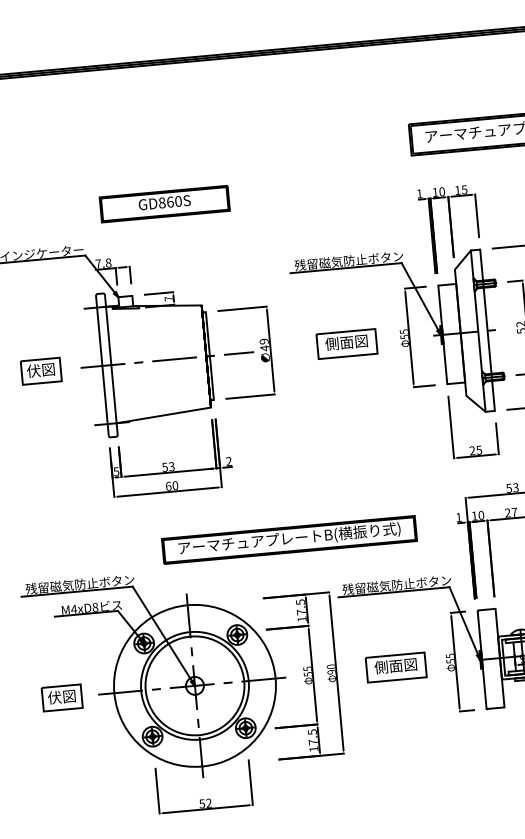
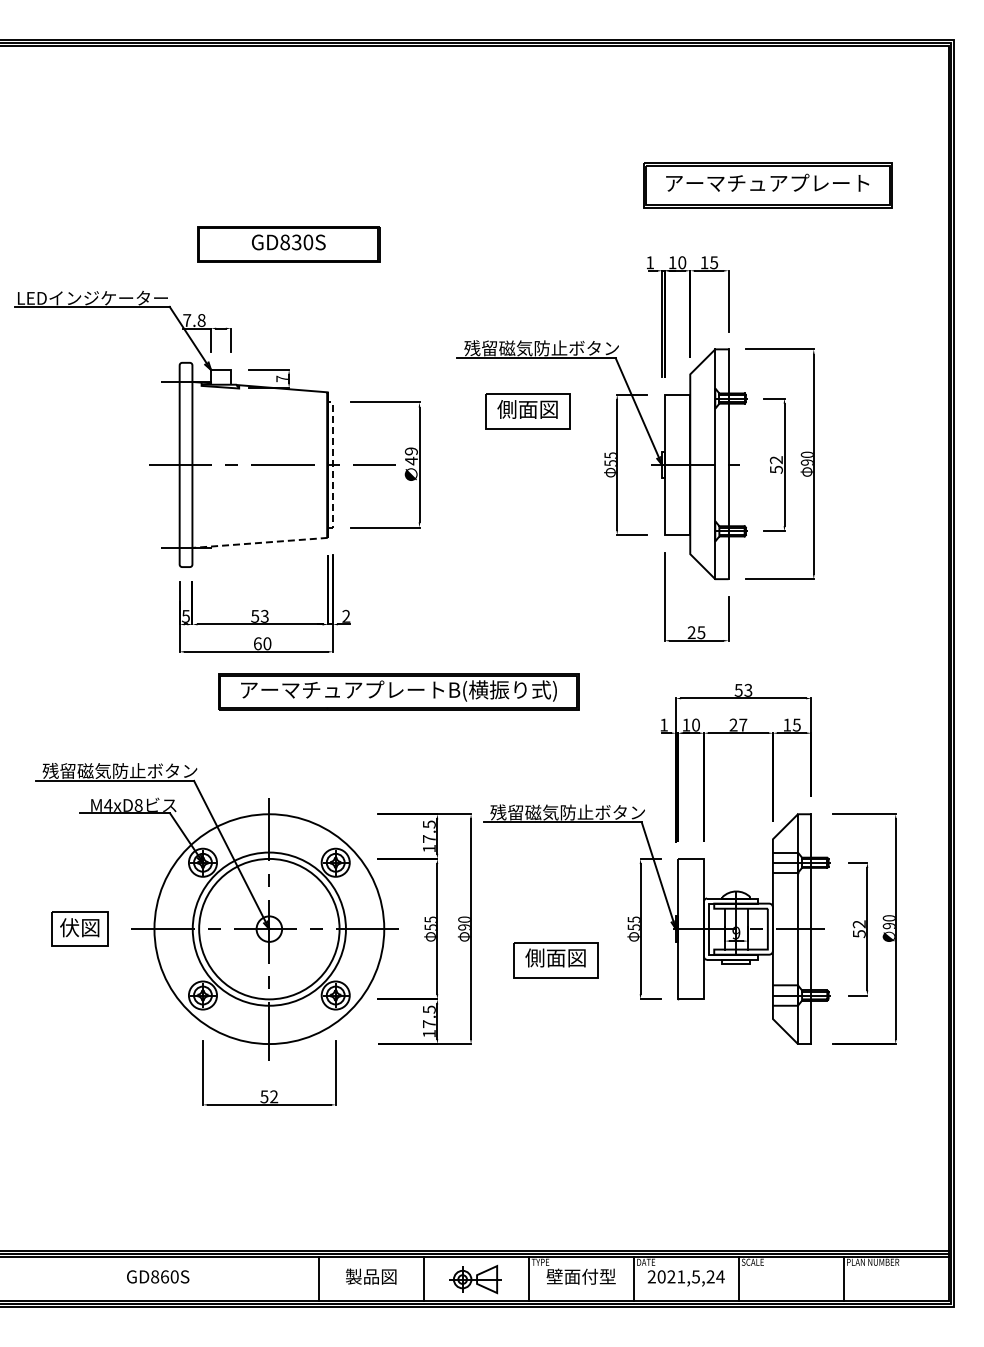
text: (170, 202) -> (296, 242), GD860S -> GD830S
part: (346, 344) -> (527, 411), moved
line: (209, 355) -> (332, 464), solid -> dashed
part: (41, 371) -> (92, 464), removed
line: (164, 415) -> (260, 542), solid -> dashed
part: (289, 539) -> (398, 691), moved
part: (395, 667) -> (555, 960), moved

